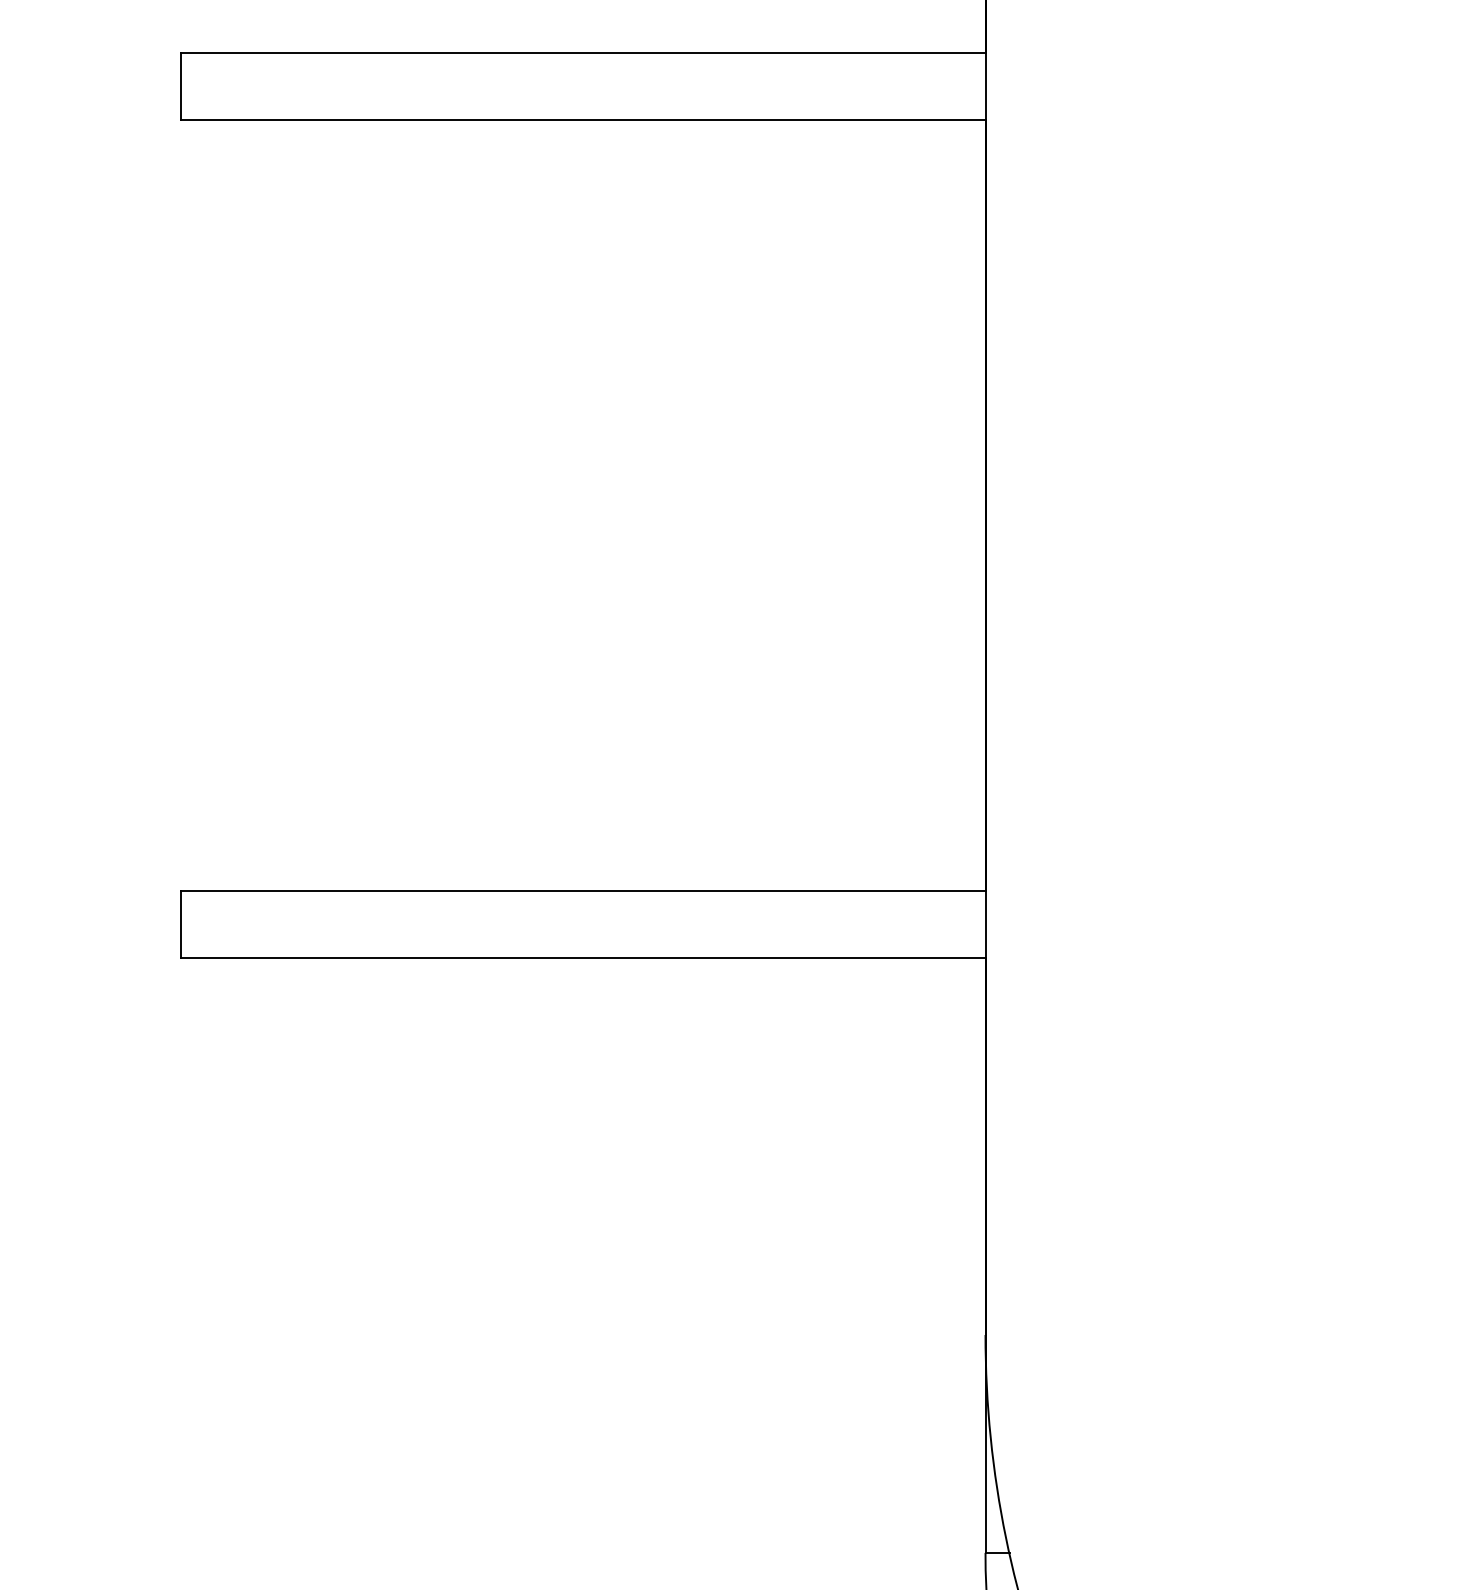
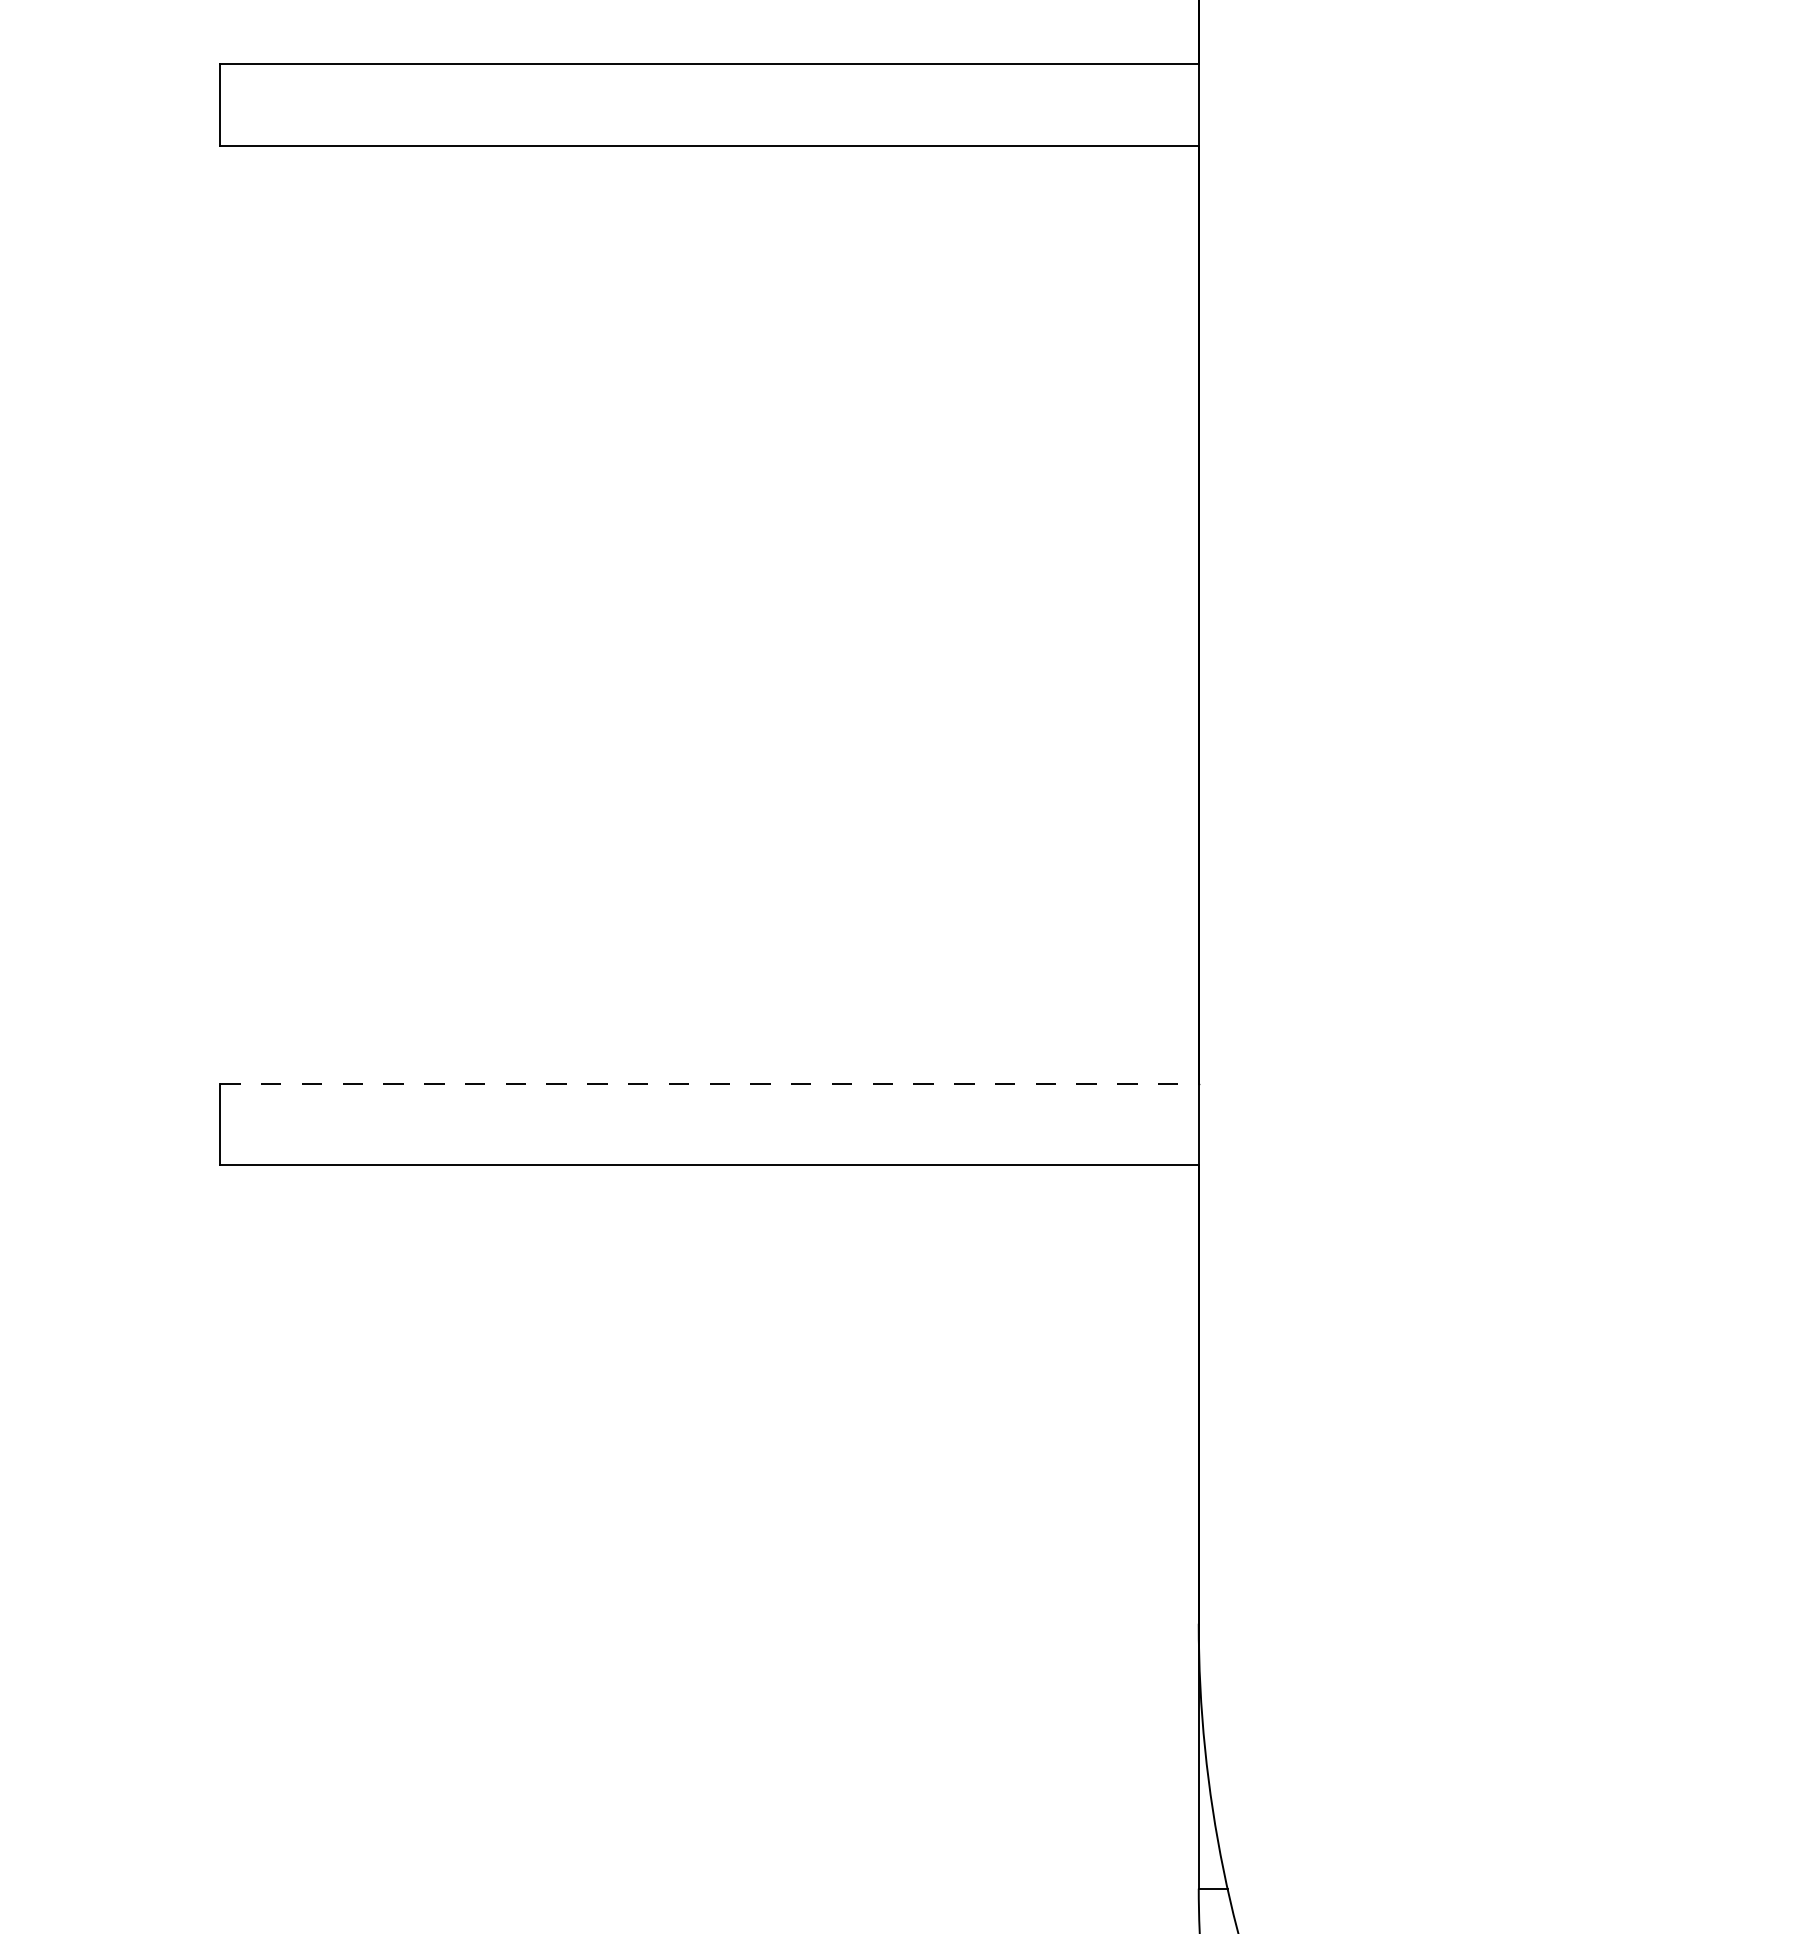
line: (584, 890) -> (710, 1083), solid -> dashed

